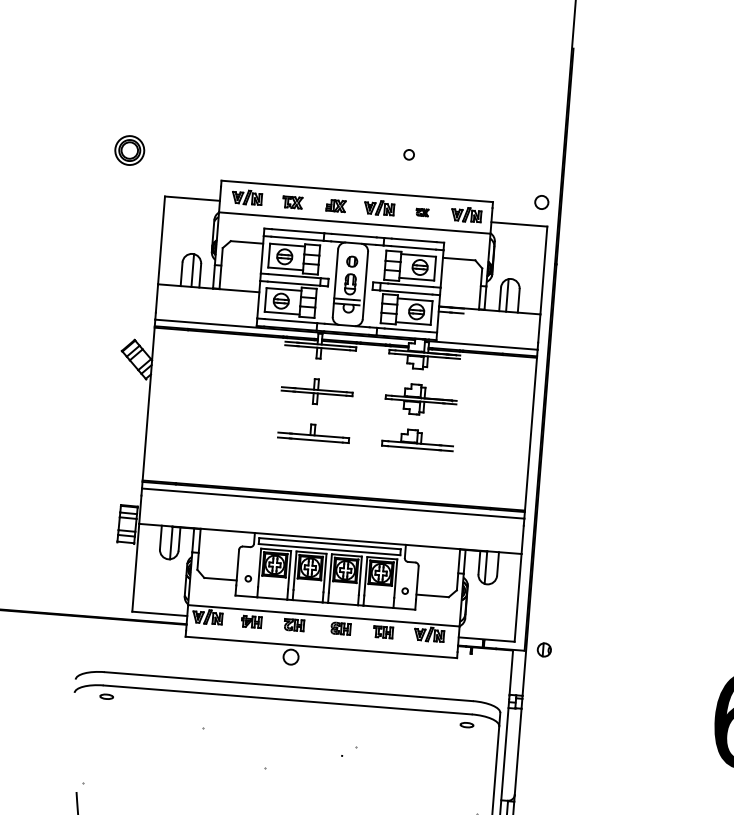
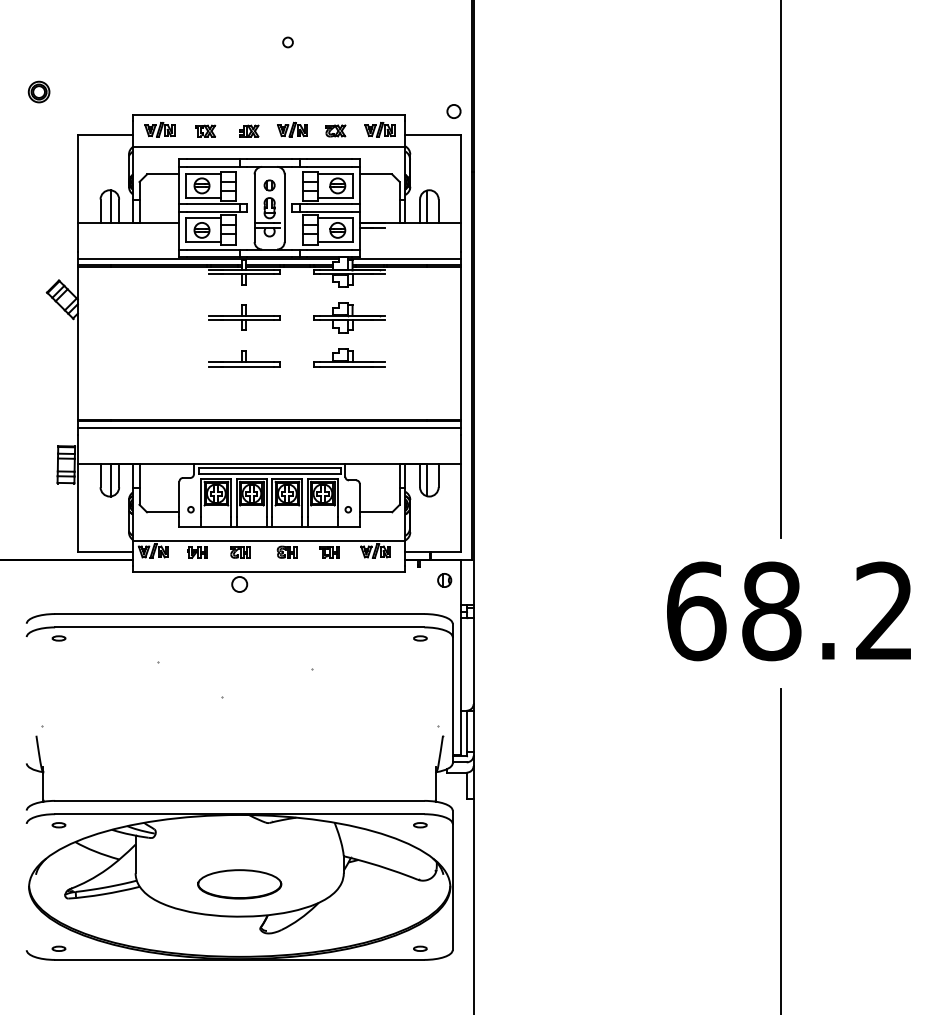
part: (129, 149) -> (38, 91), size x0.71
circle: (408, 154) -> (287, 42), moved
part: (422, 212) -> (335, 130), size x1.67
part: (544, 650) -> (444, 580), moved

